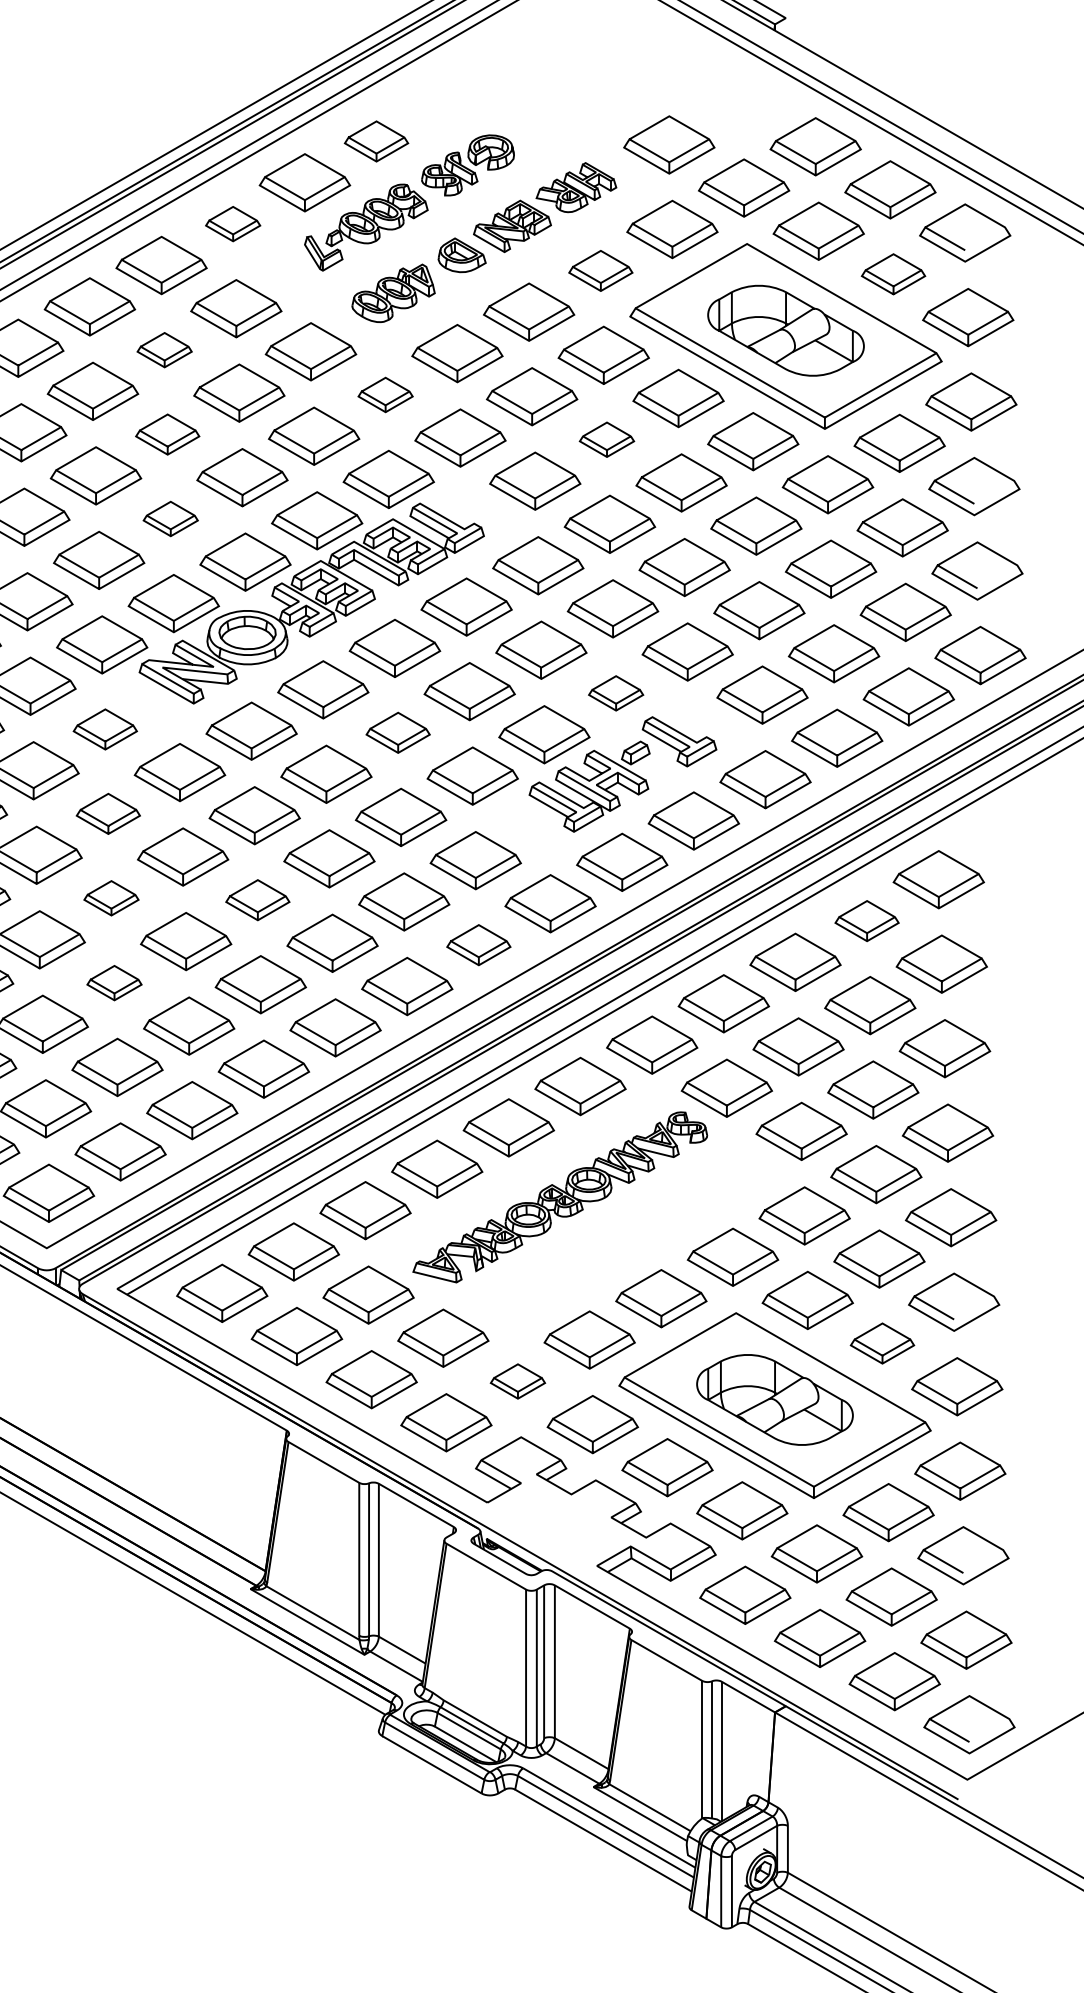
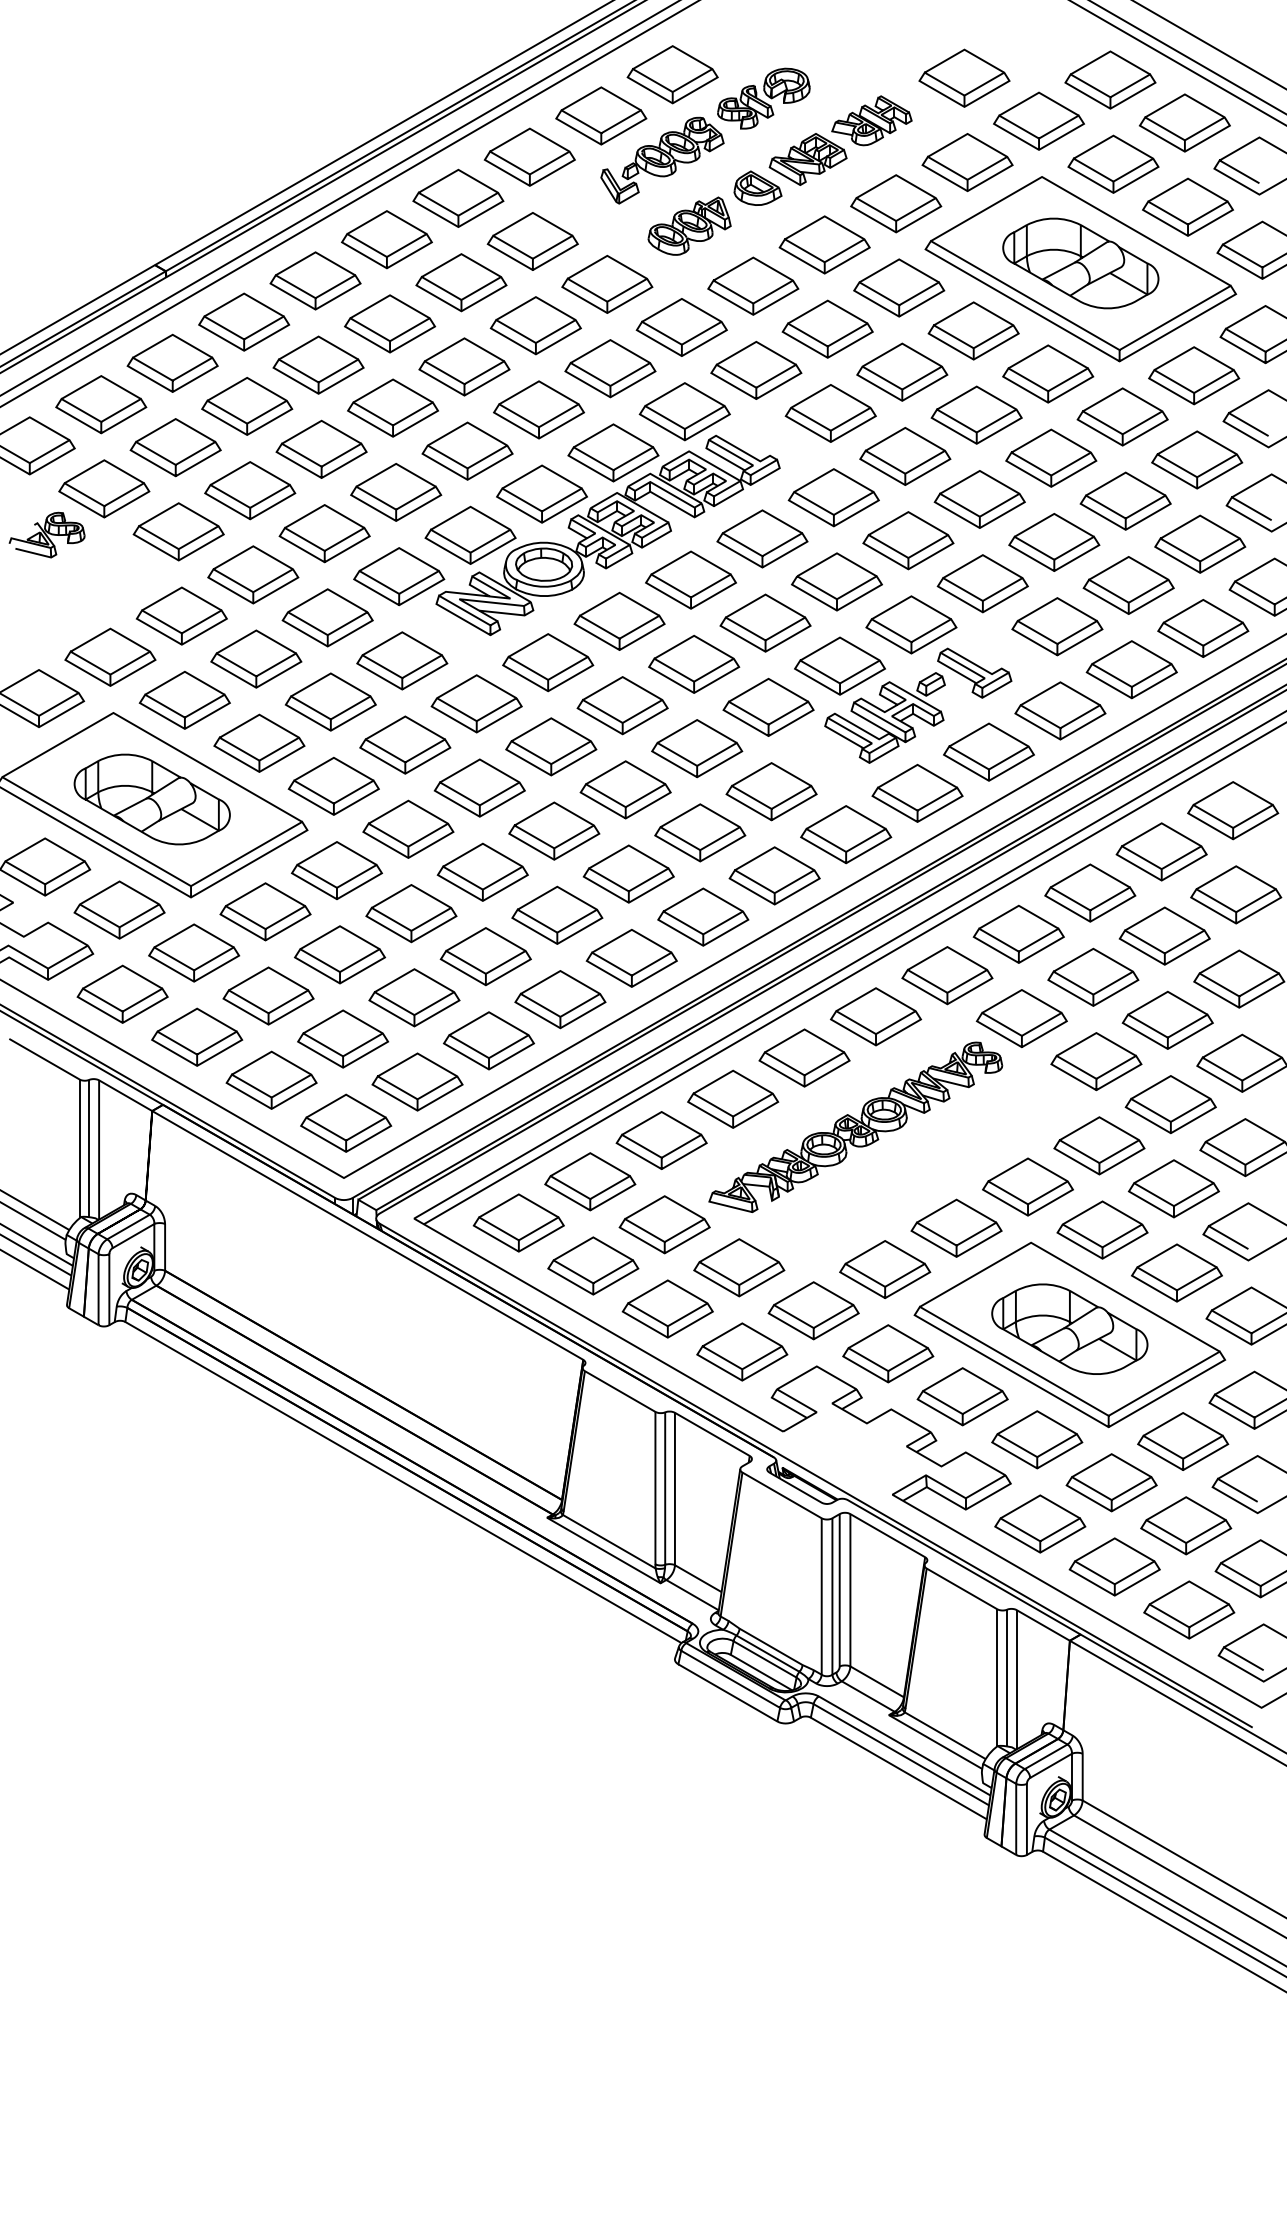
part: (376, 141) -> (672, 74), size x1.43
part: (232, 223) -> (529, 156), size x1.67
part: (601, 270) -> (896, 203), size x1.43
part: (893, 273) -> (1187, 206), size x1.43
part: (164, 349) -> (461, 282), size x1.67
part: (385, 394) -> (681, 327), size x1.67
part: (167, 434) -> (464, 366), size x1.43
part: (607, 439) -> (902, 371), size x1.67
part: (170, 518) -> (467, 450), size x1.67
part: (616, 692) -> (911, 624), size x1.67
part: (105, 729) -> (402, 660), size x1.43
part: (398, 732) -> (694, 663), size x1.43
part: (108, 813) -> (405, 744), size x1.43
part: (111, 897) -> (408, 828), size x1.67
part: (258, 899) -> (554, 830), size x1.43
part: (866, 920) -> (1161, 851), size x1.43
part: (478, 944) -> (774, 875), size x1.43
part: (114, 982) -> (411, 913), size x1.67
part: (882, 1343) -> (1176, 1272), size x1.43
part: (517, 1381) -> (813, 1310), size x1.67

